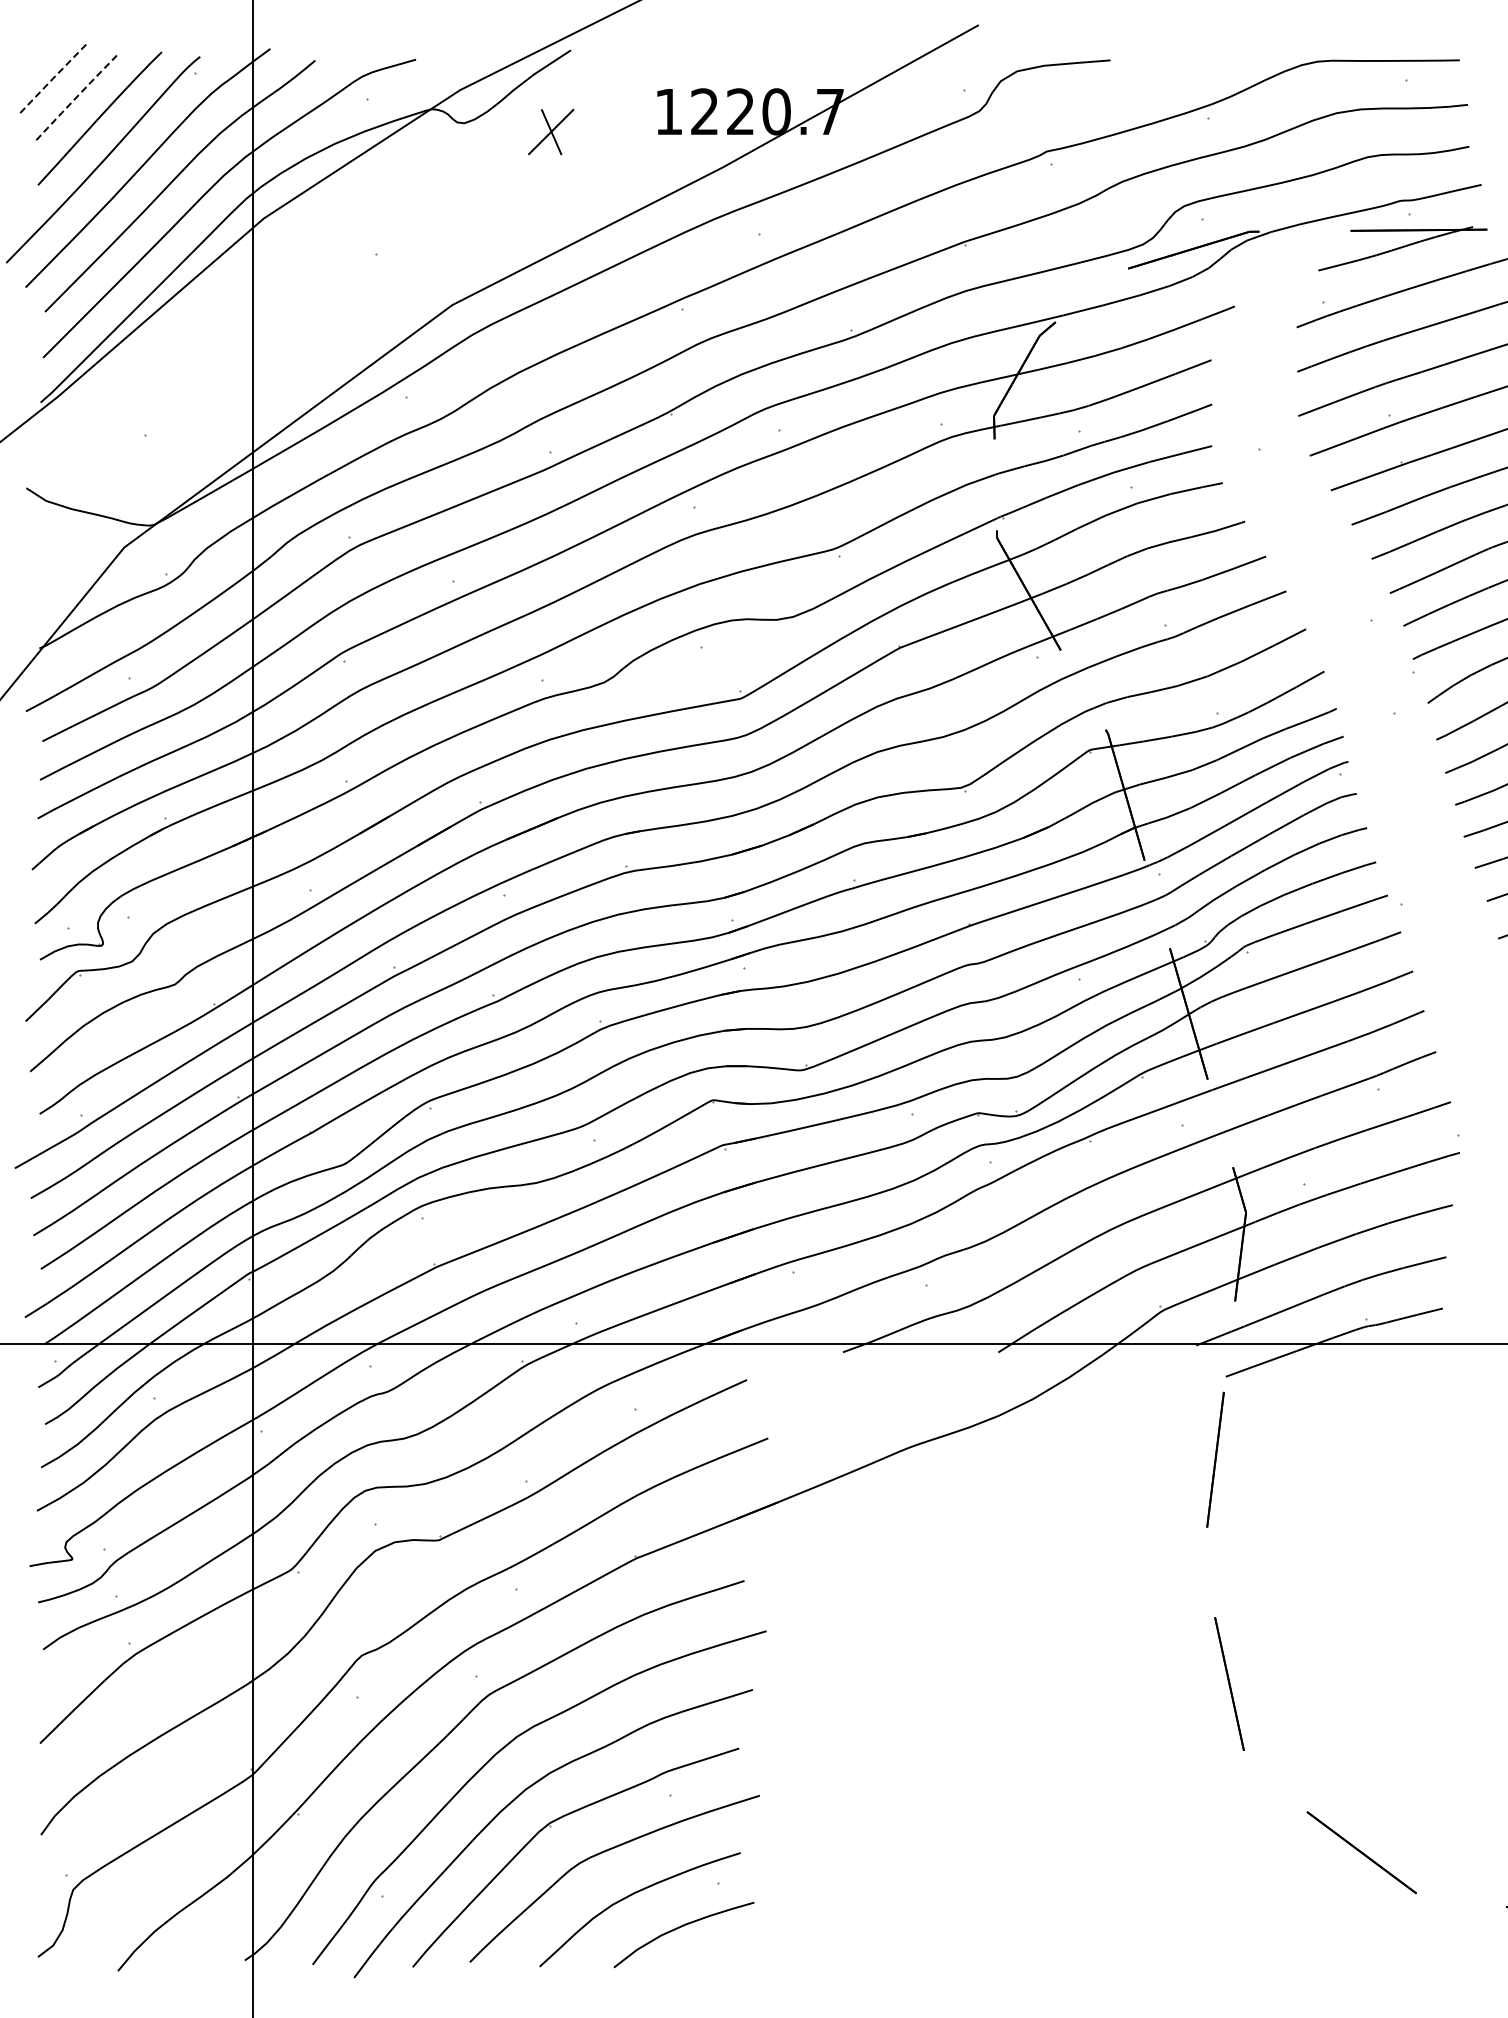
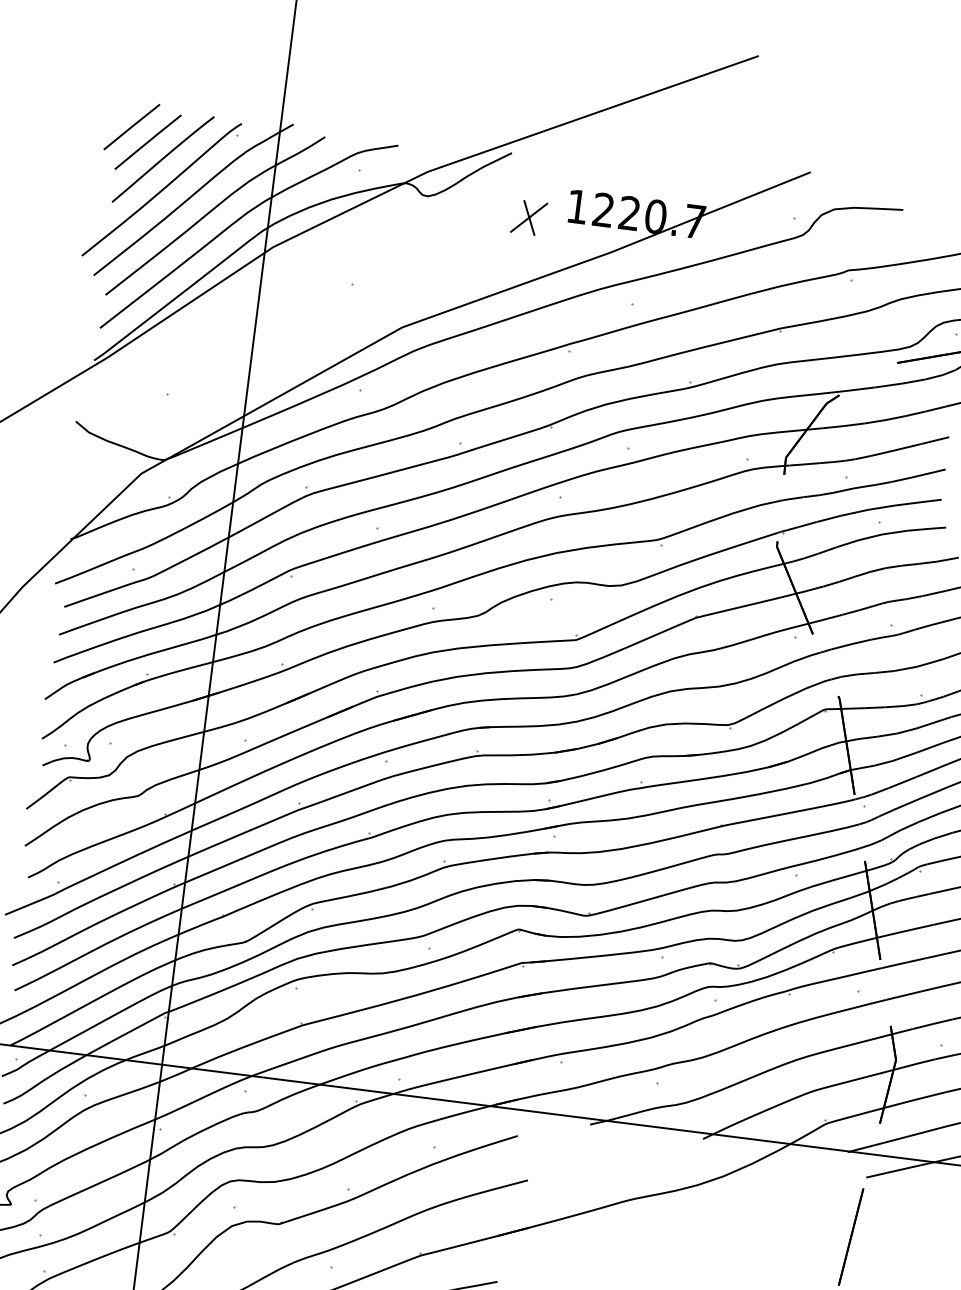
line: (52, 79) -> (132, 126), dashed -> solid
line: (76, 97) -> (148, 141), dashed -> solid
part: (551, 131) -> (529, 217), moved

